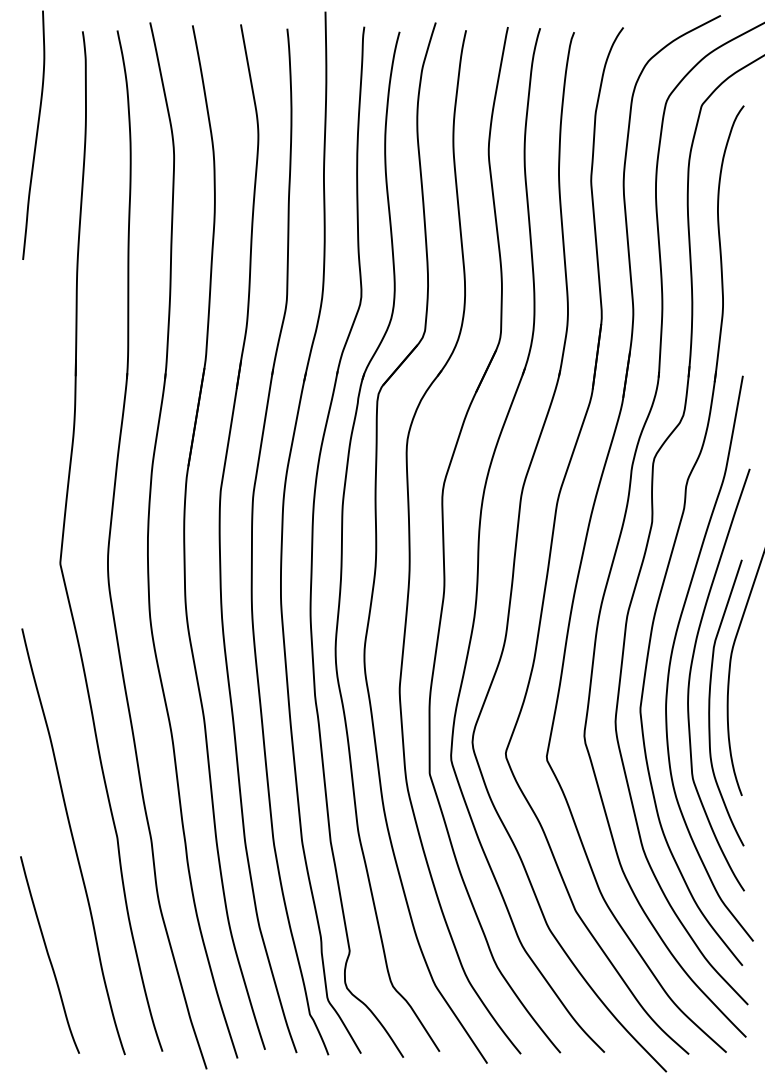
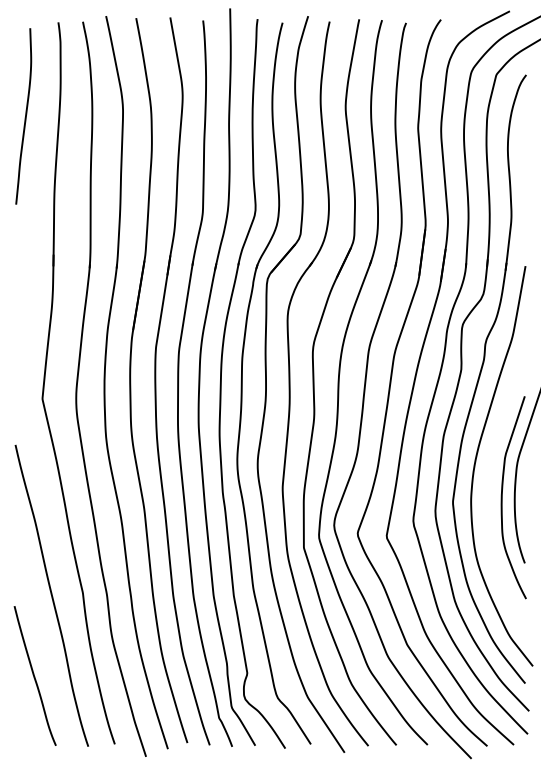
curve: (35, 136) -> (24, 117), moved
curve: (691, 672) -> (489, 476), removed

